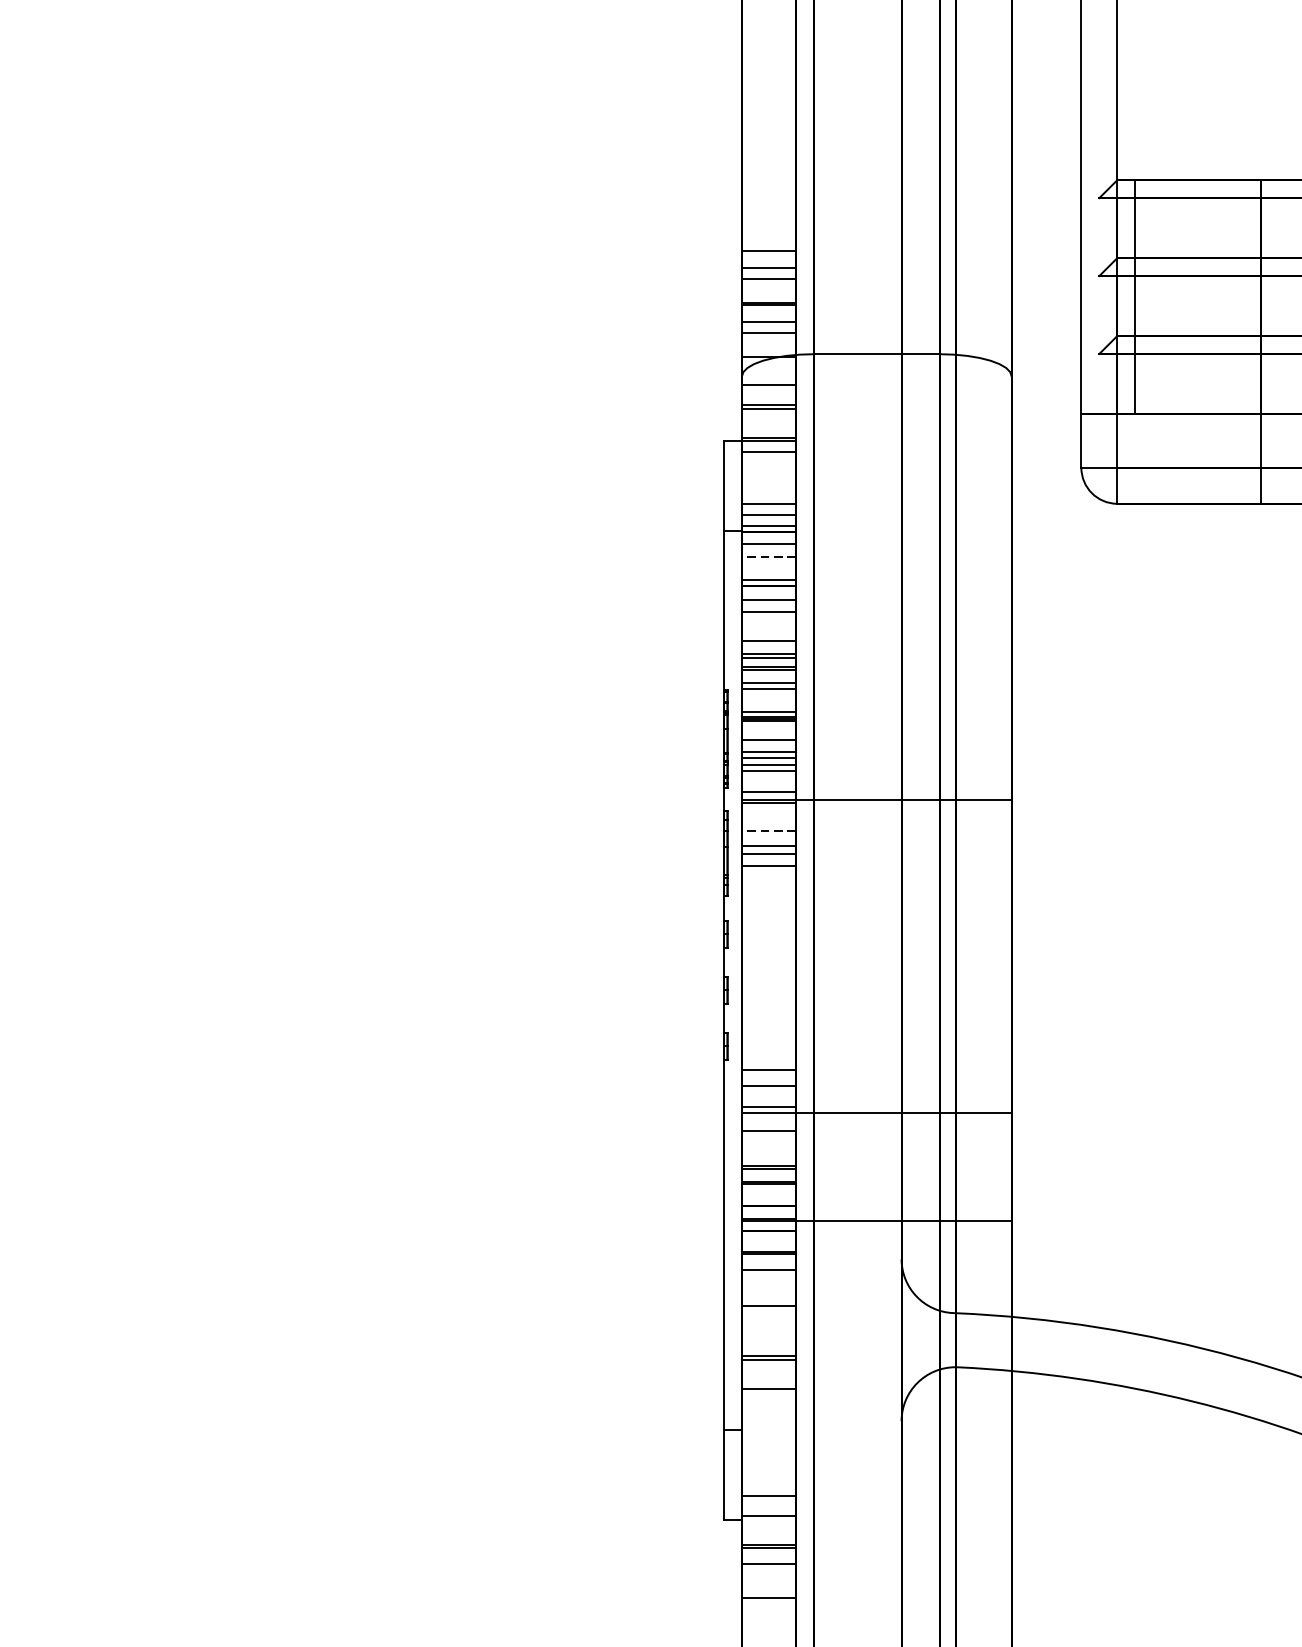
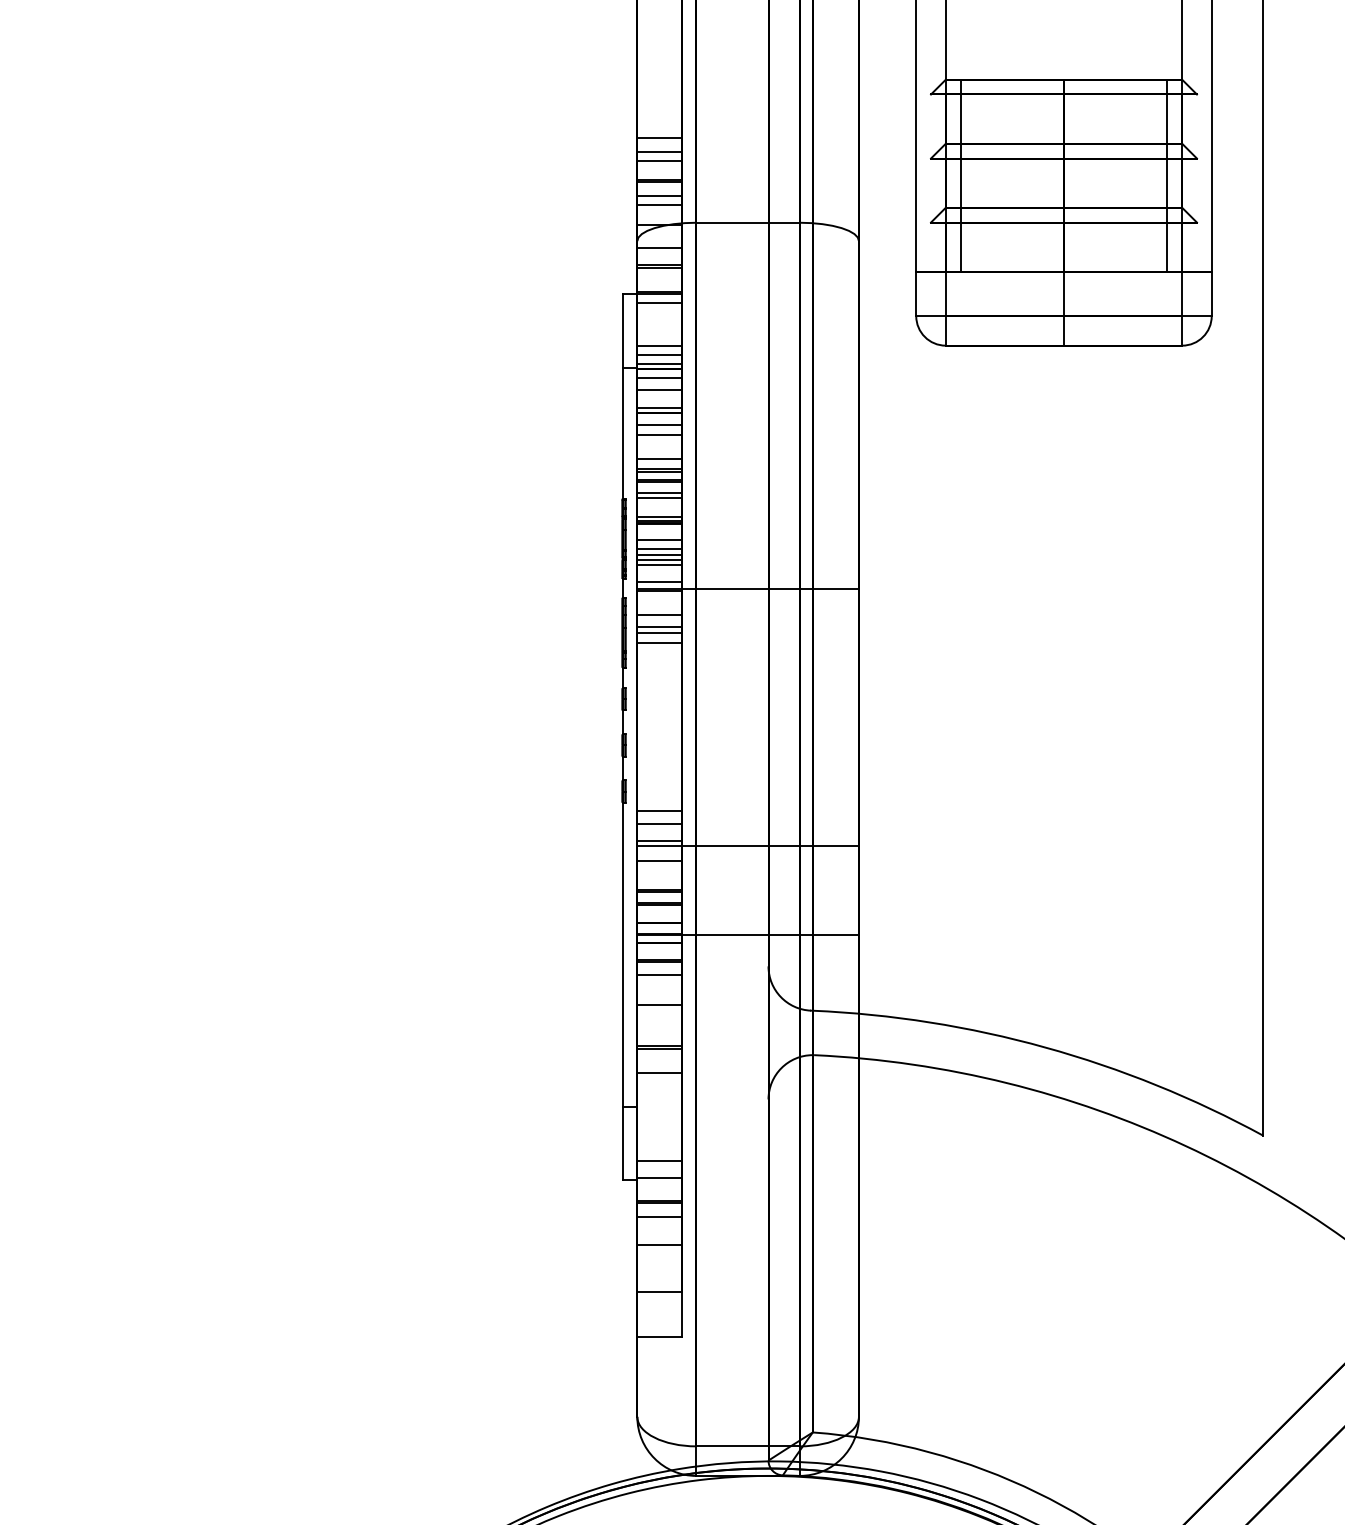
line: (768, 557) -> (659, 389), dashed -> solid
line: (768, 830) -> (659, 614), dashed -> solid

